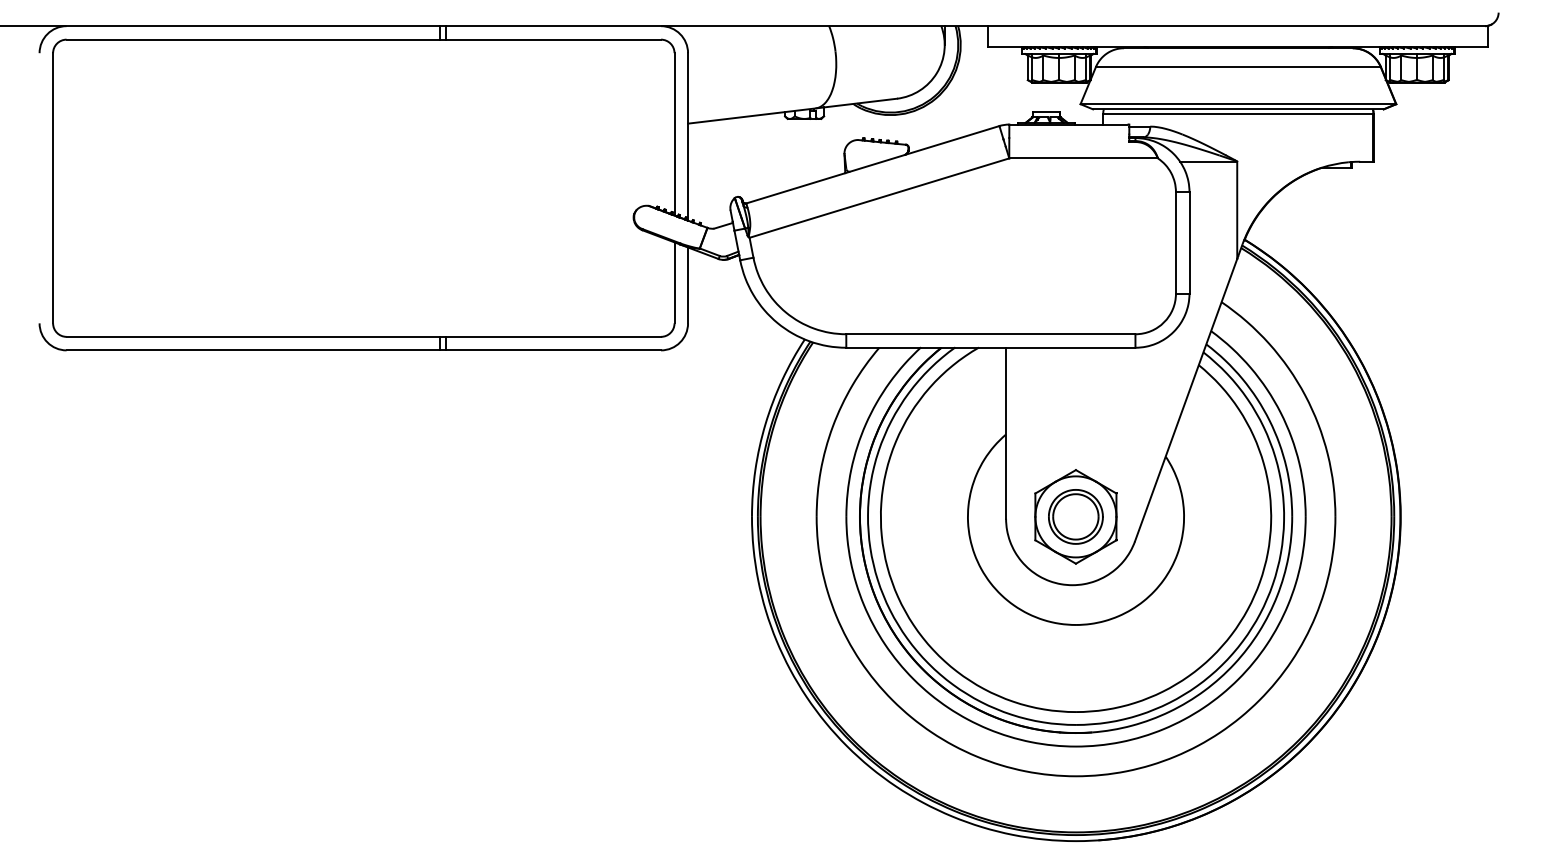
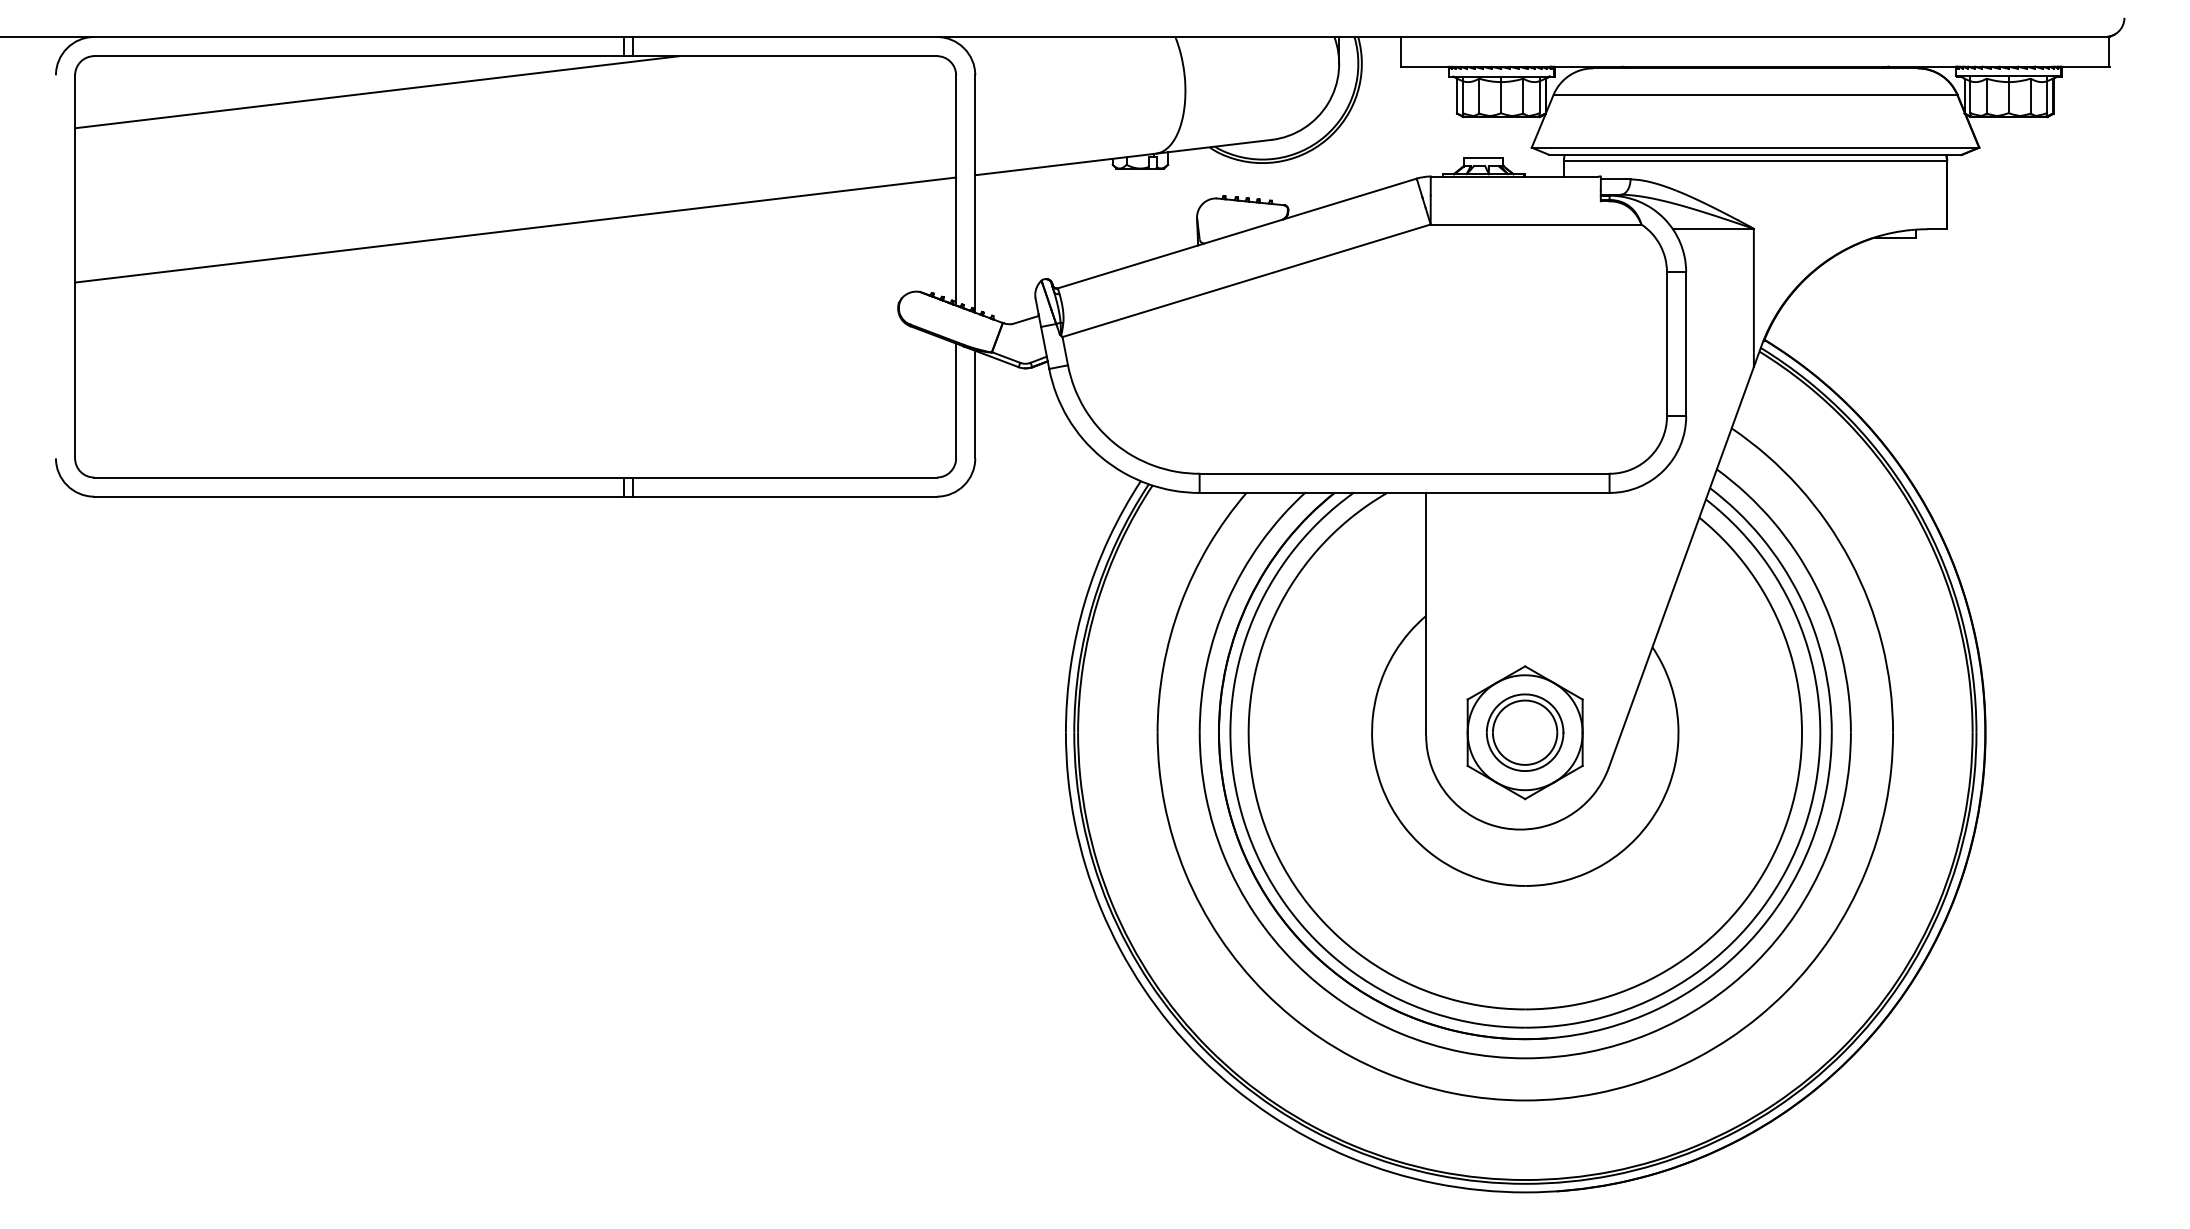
line: (266, 64) -> (377, 91), added
line: (363, 162) -> (515, 230), added

